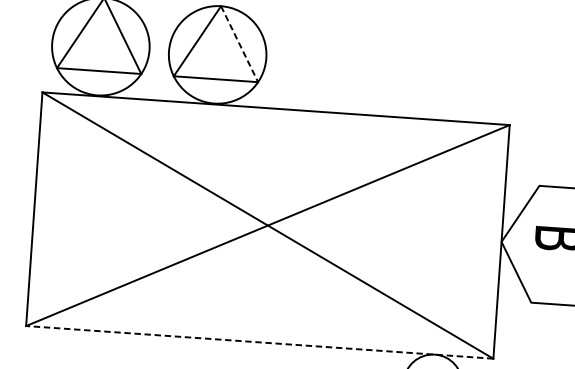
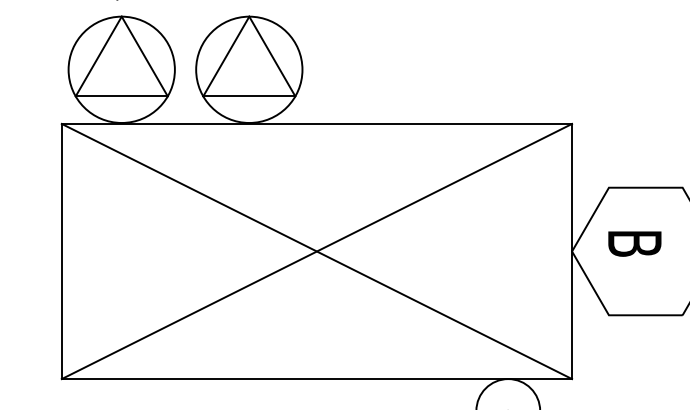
line: (239, 44) -> (272, 56), dashed -> solid
line: (259, 342) -> (316, 379), dashed -> solid

